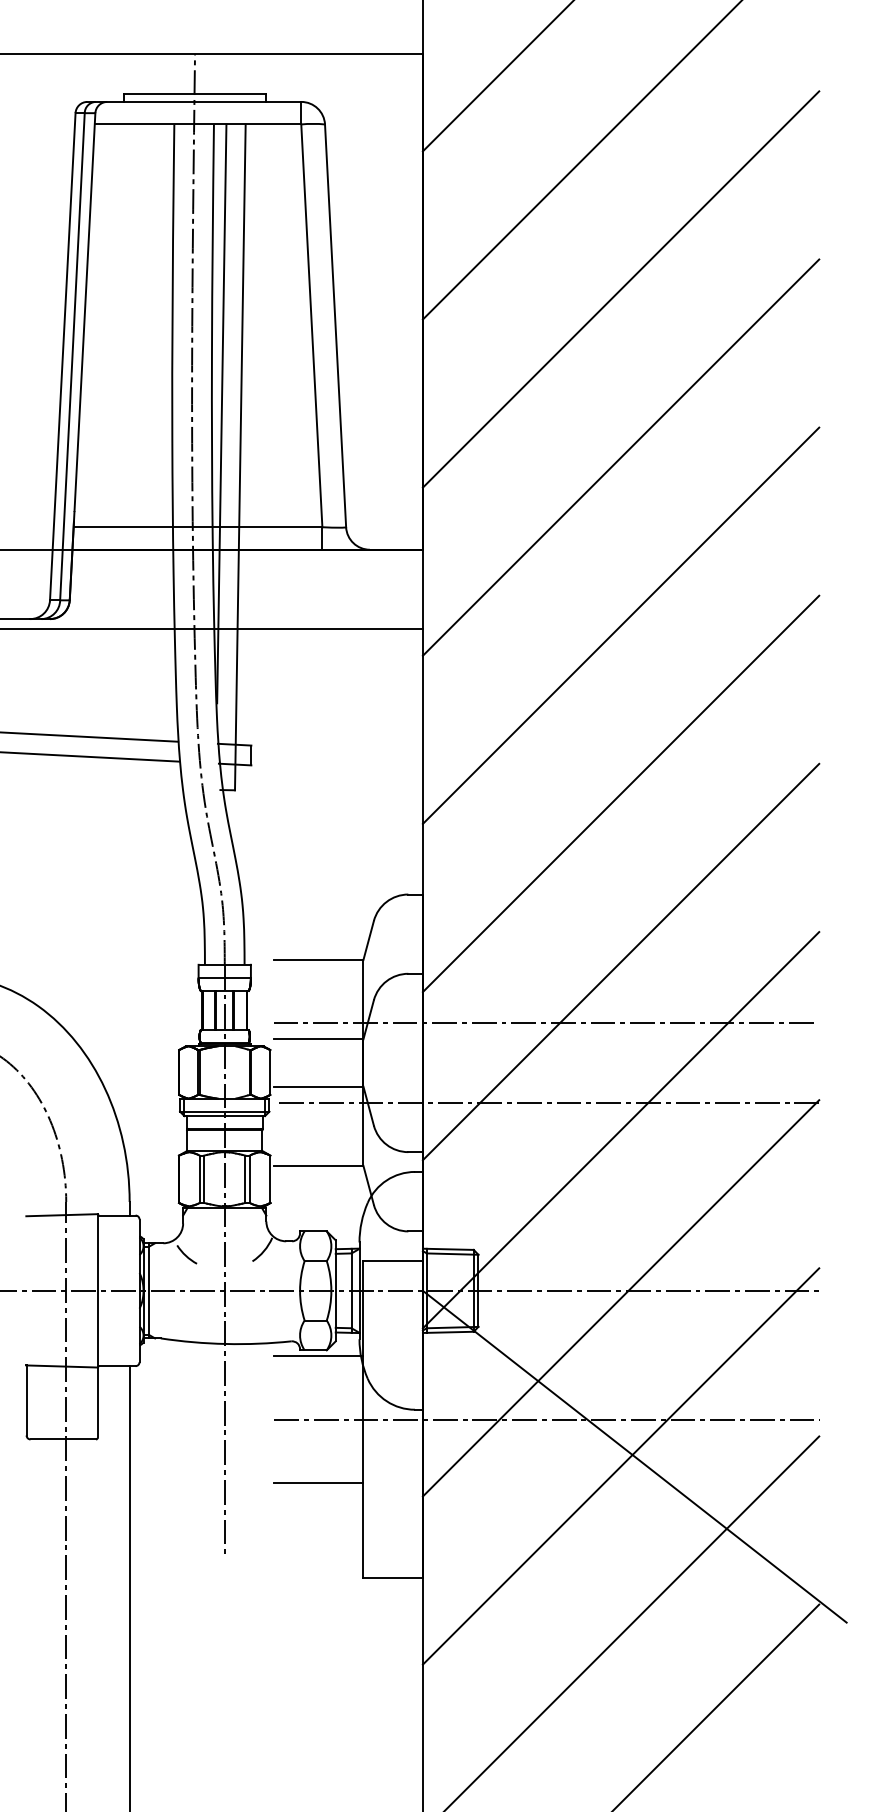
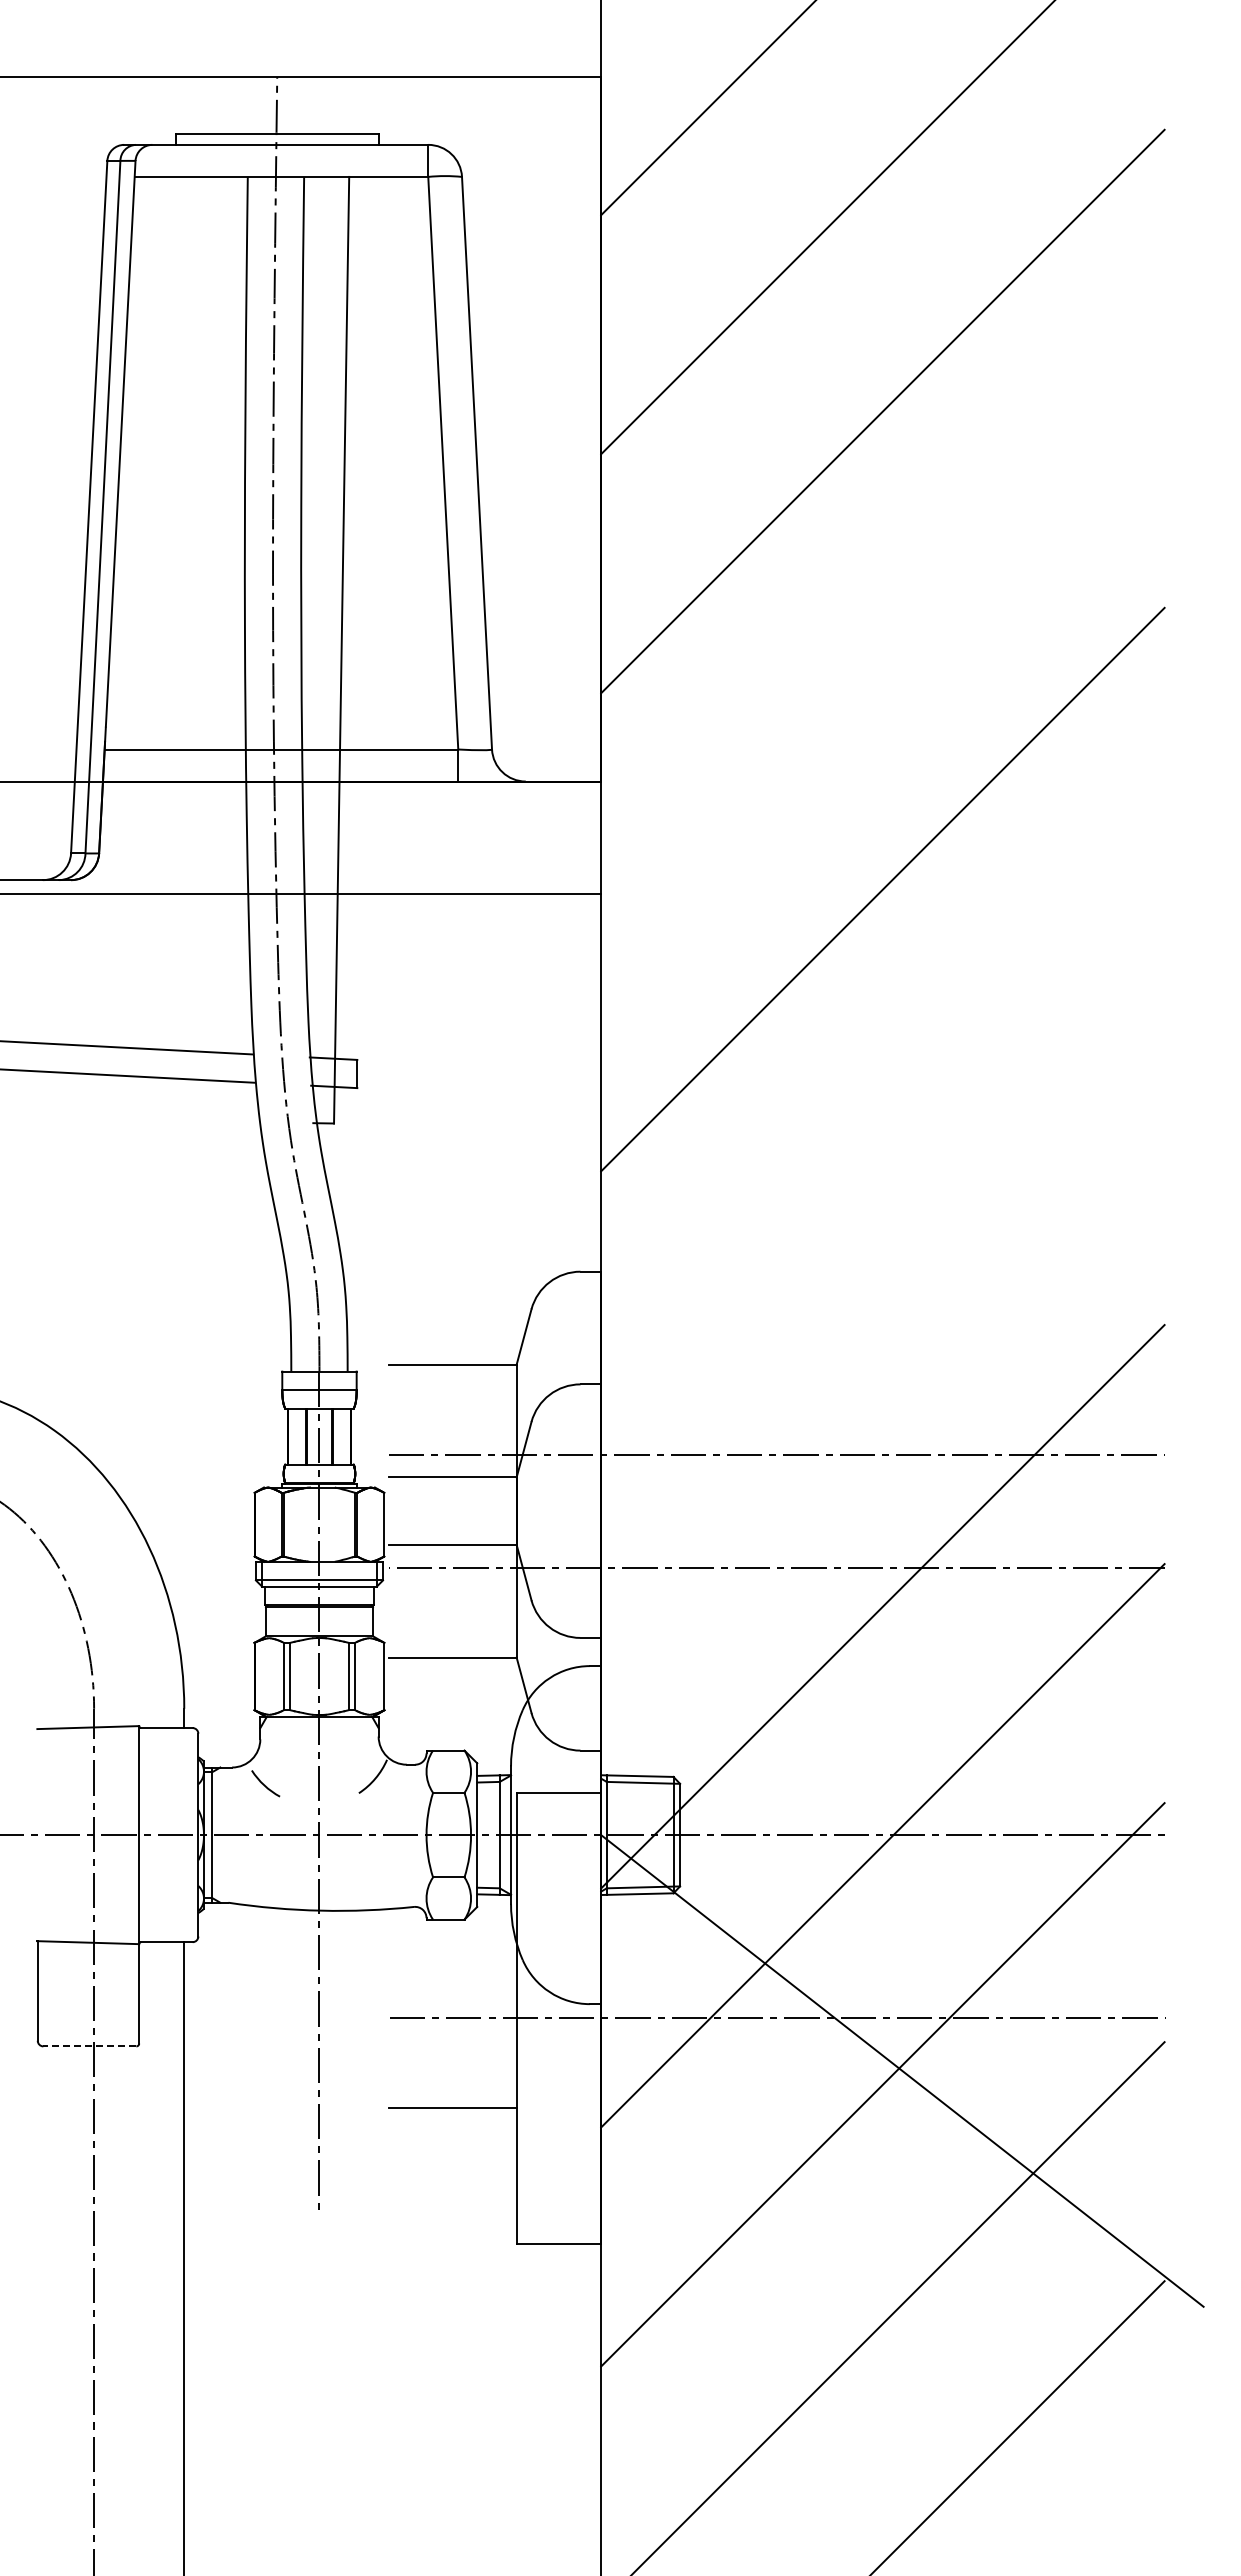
line: (221, 413) -> (314, 587), removed
line: (620, 457) -> (882, 650), removed
line: (620, 793) -> (882, 1128), removed
line: (620, 961) -> (882, 1367), removed
line: (318, 1356) -> (452, 1928), removed
line: (62, 1439) -> (89, 2046), solid -> dashed

